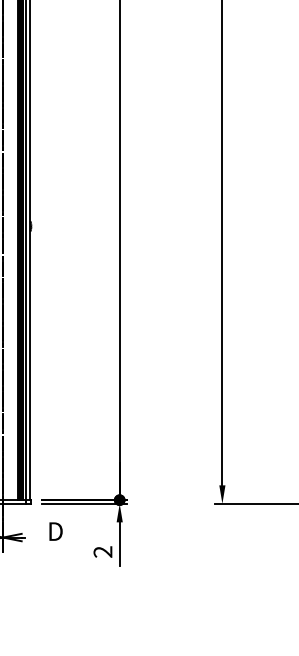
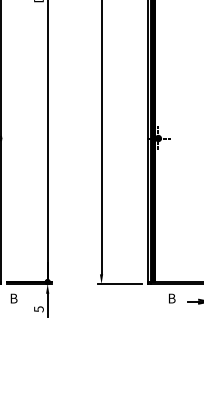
text: (56, 531) -> (14, 298), D -> B
text: (102, 552) -> (38, 309), 2 -> 5

